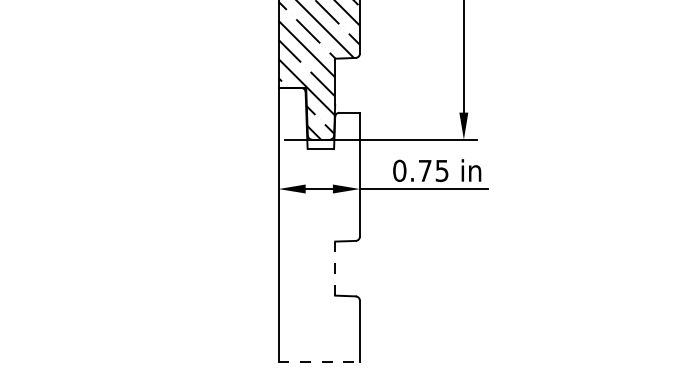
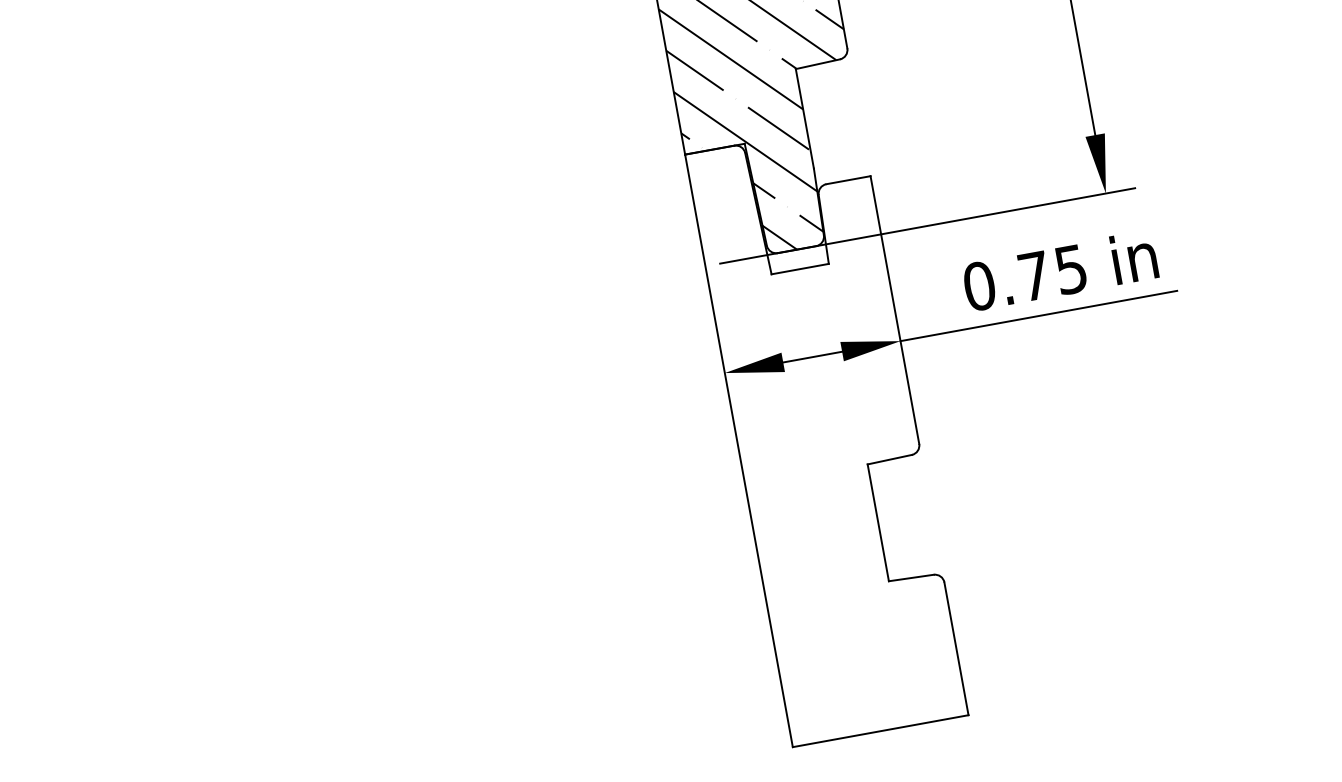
line: (335, 268) -> (878, 522), dashed -> solid
line: (319, 362) -> (881, 731), dashed -> solid

